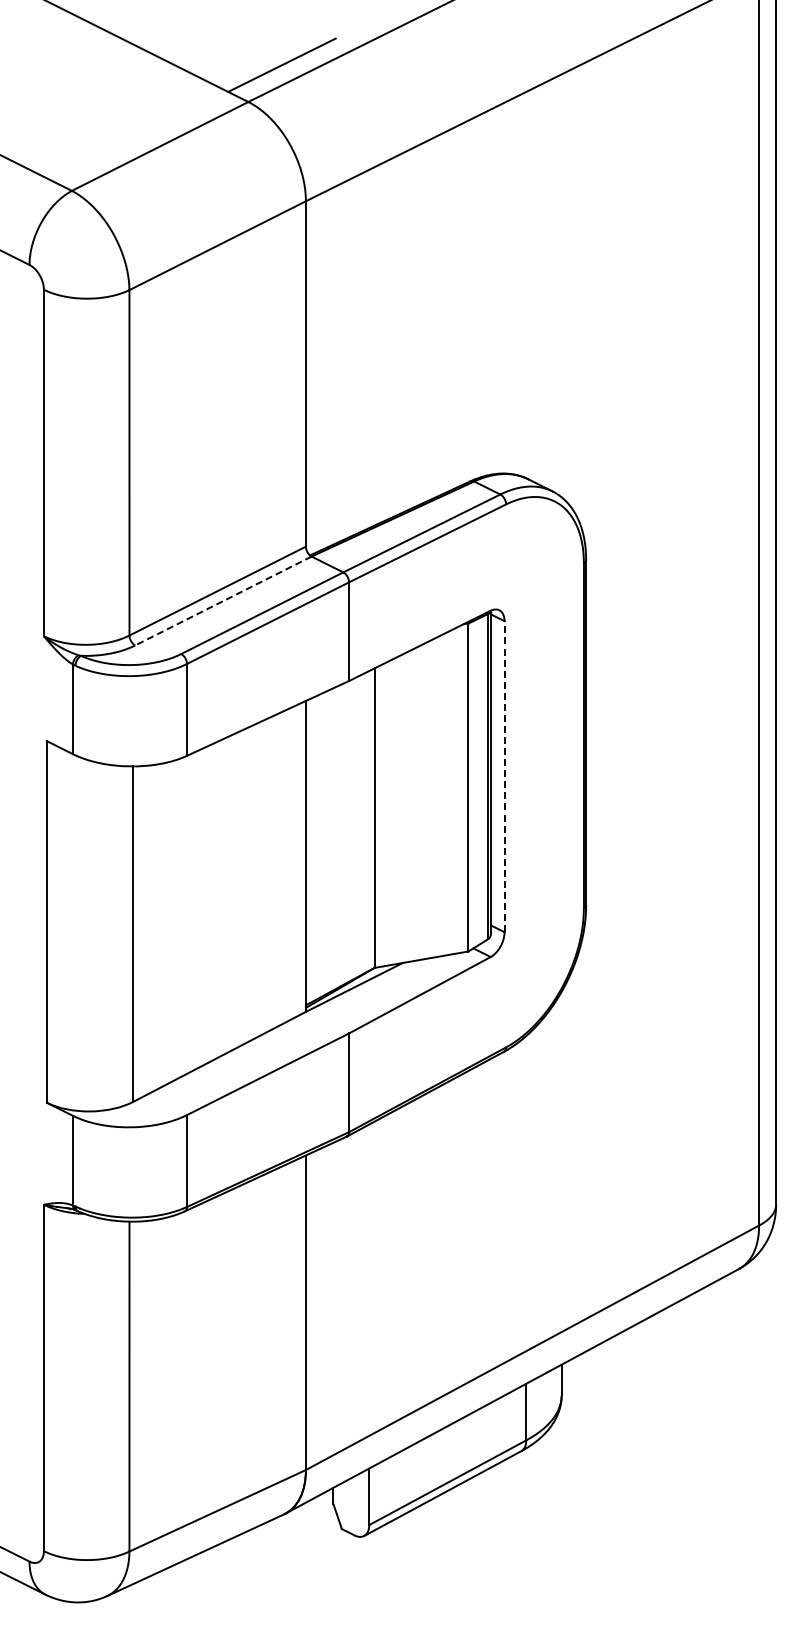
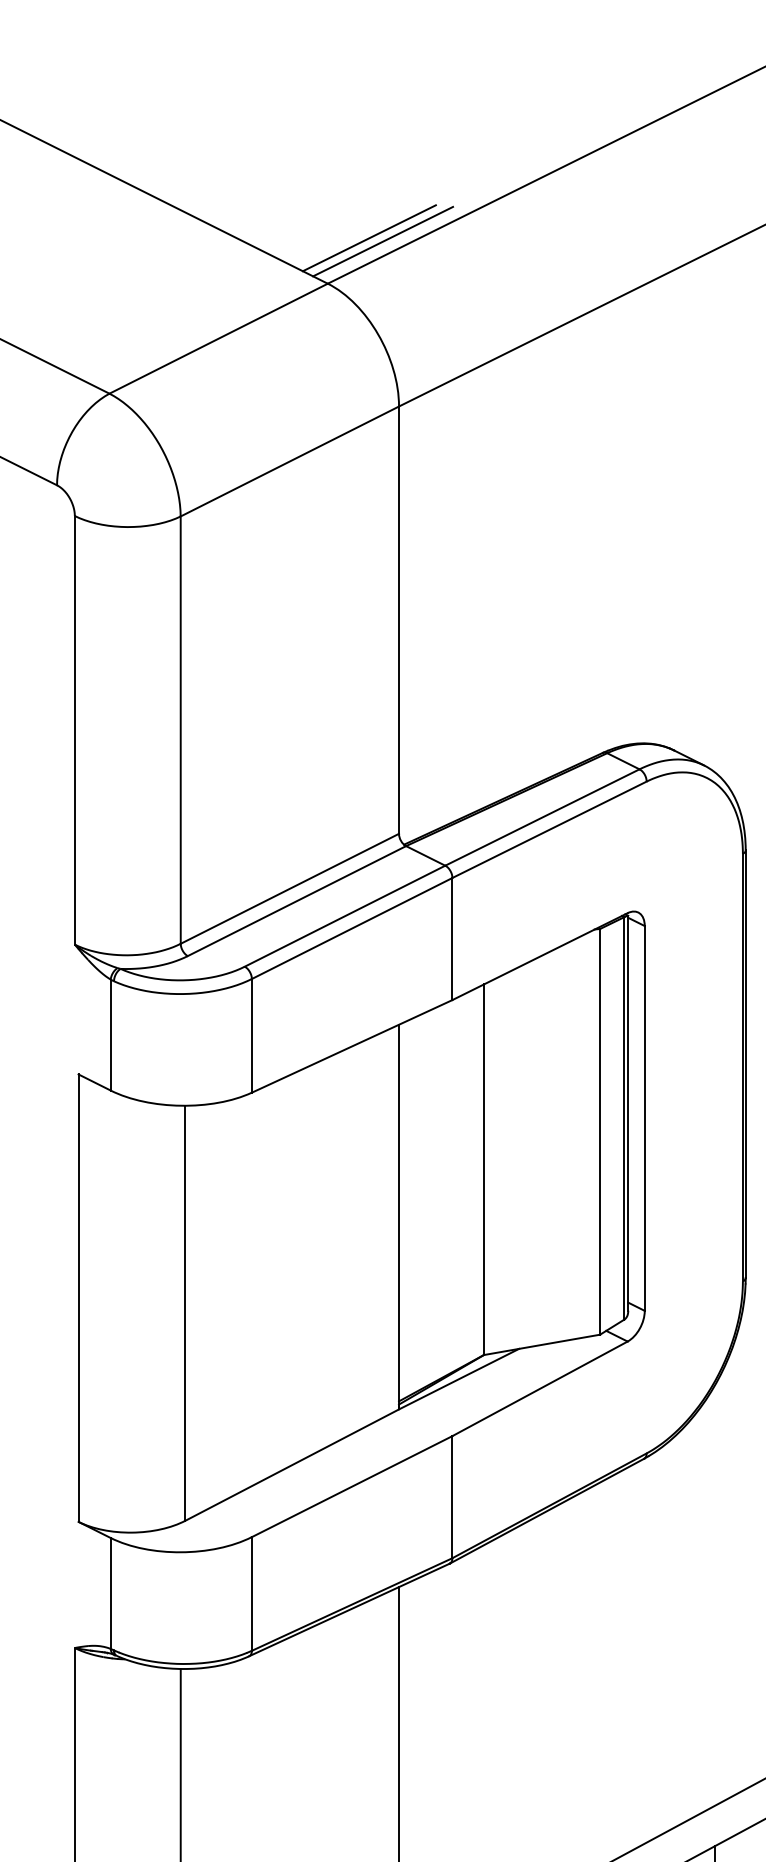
line: (292, 67) -> (382, 241), added
line: (223, 601) -> (297, 901), dashed -> solid
line: (504, 776) -> (644, 1118), dashed -> solid

